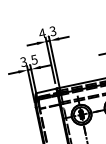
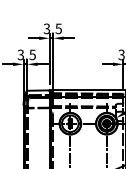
text: (47, 32) -> (52, 28), 4.3 -> 3.5

